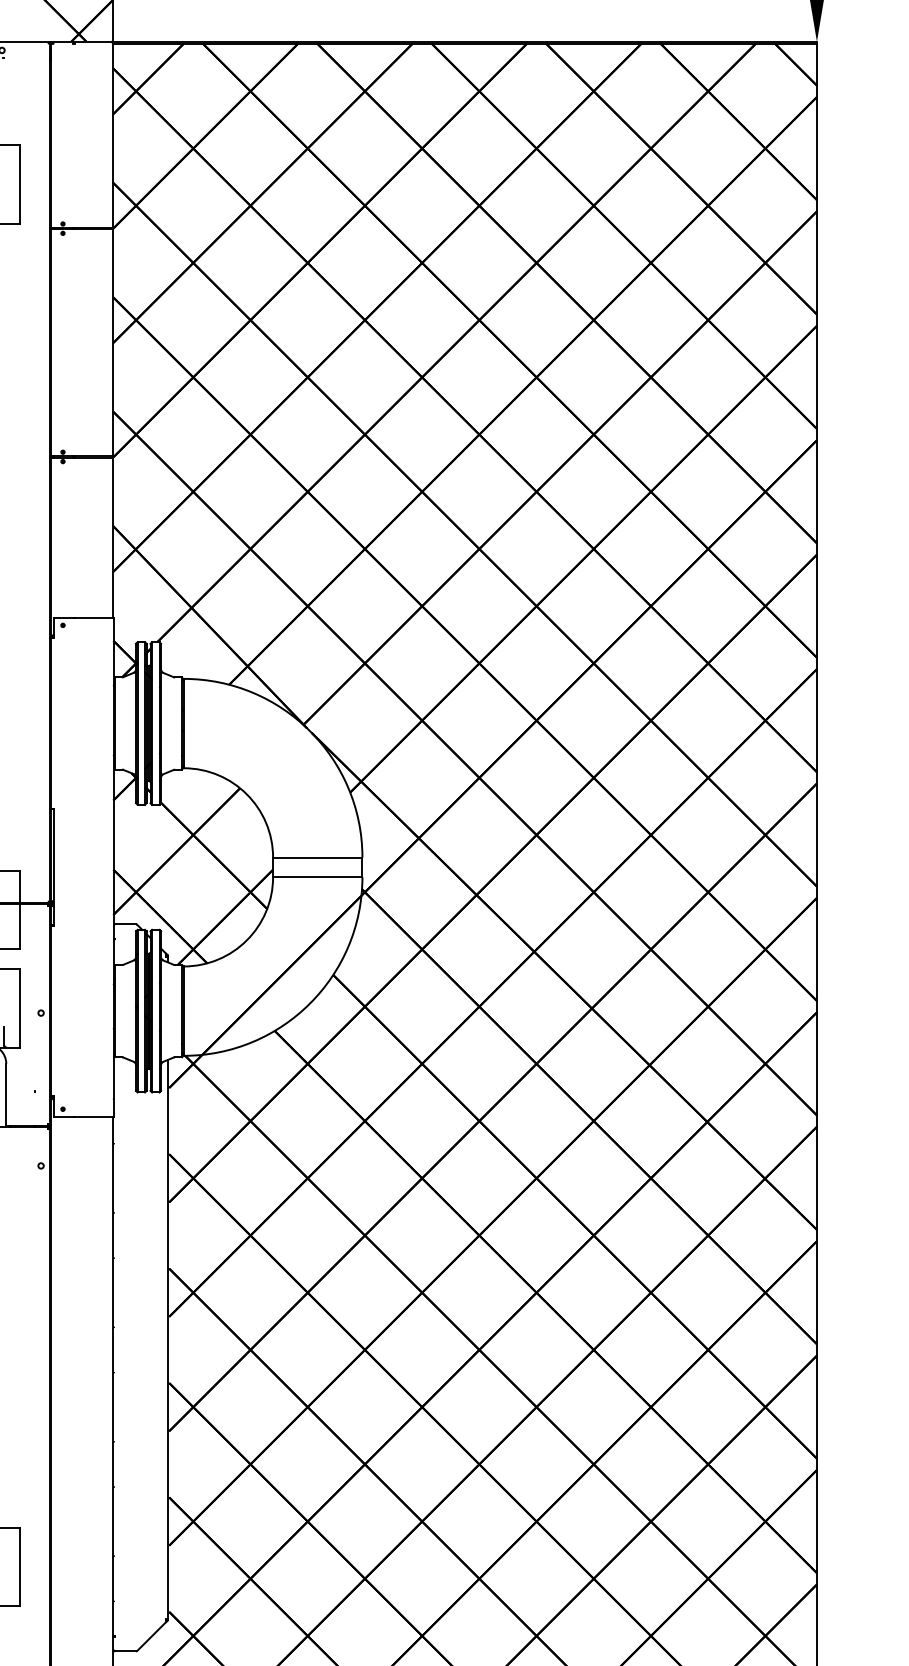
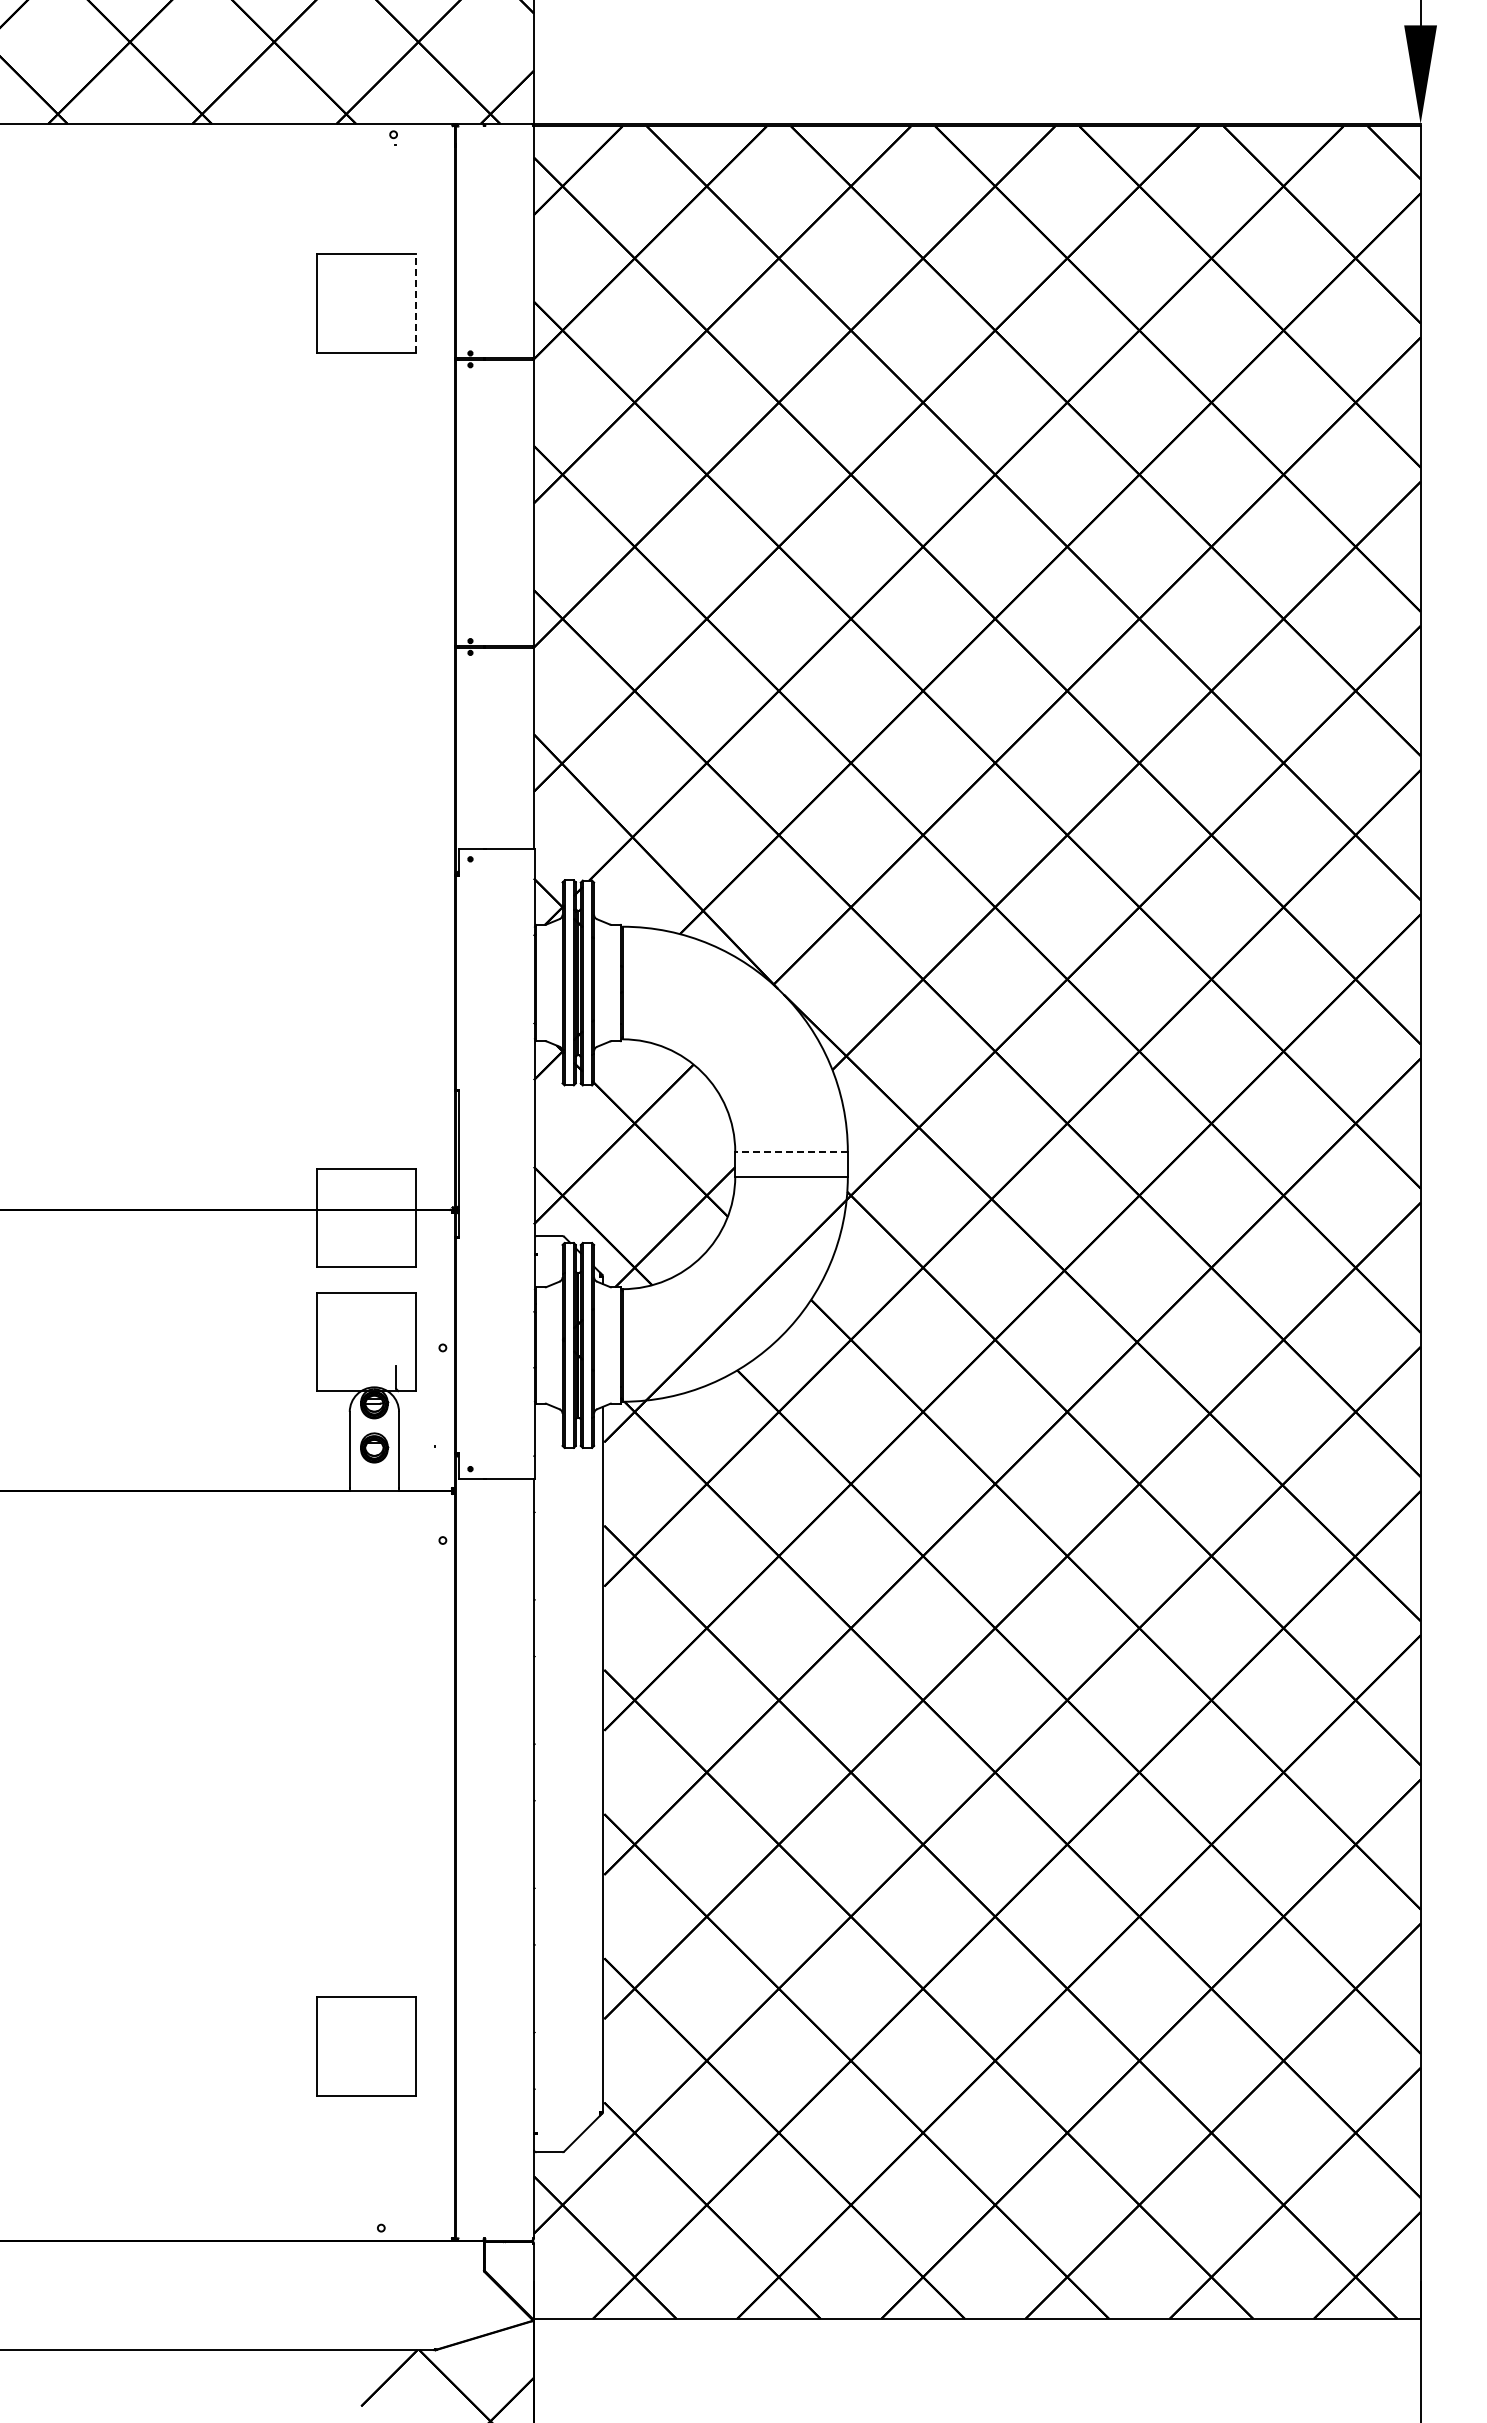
line: (19, 184) -> (415, 303), solid -> dashed
line: (317, 857) -> (791, 1151), solid -> dashed

